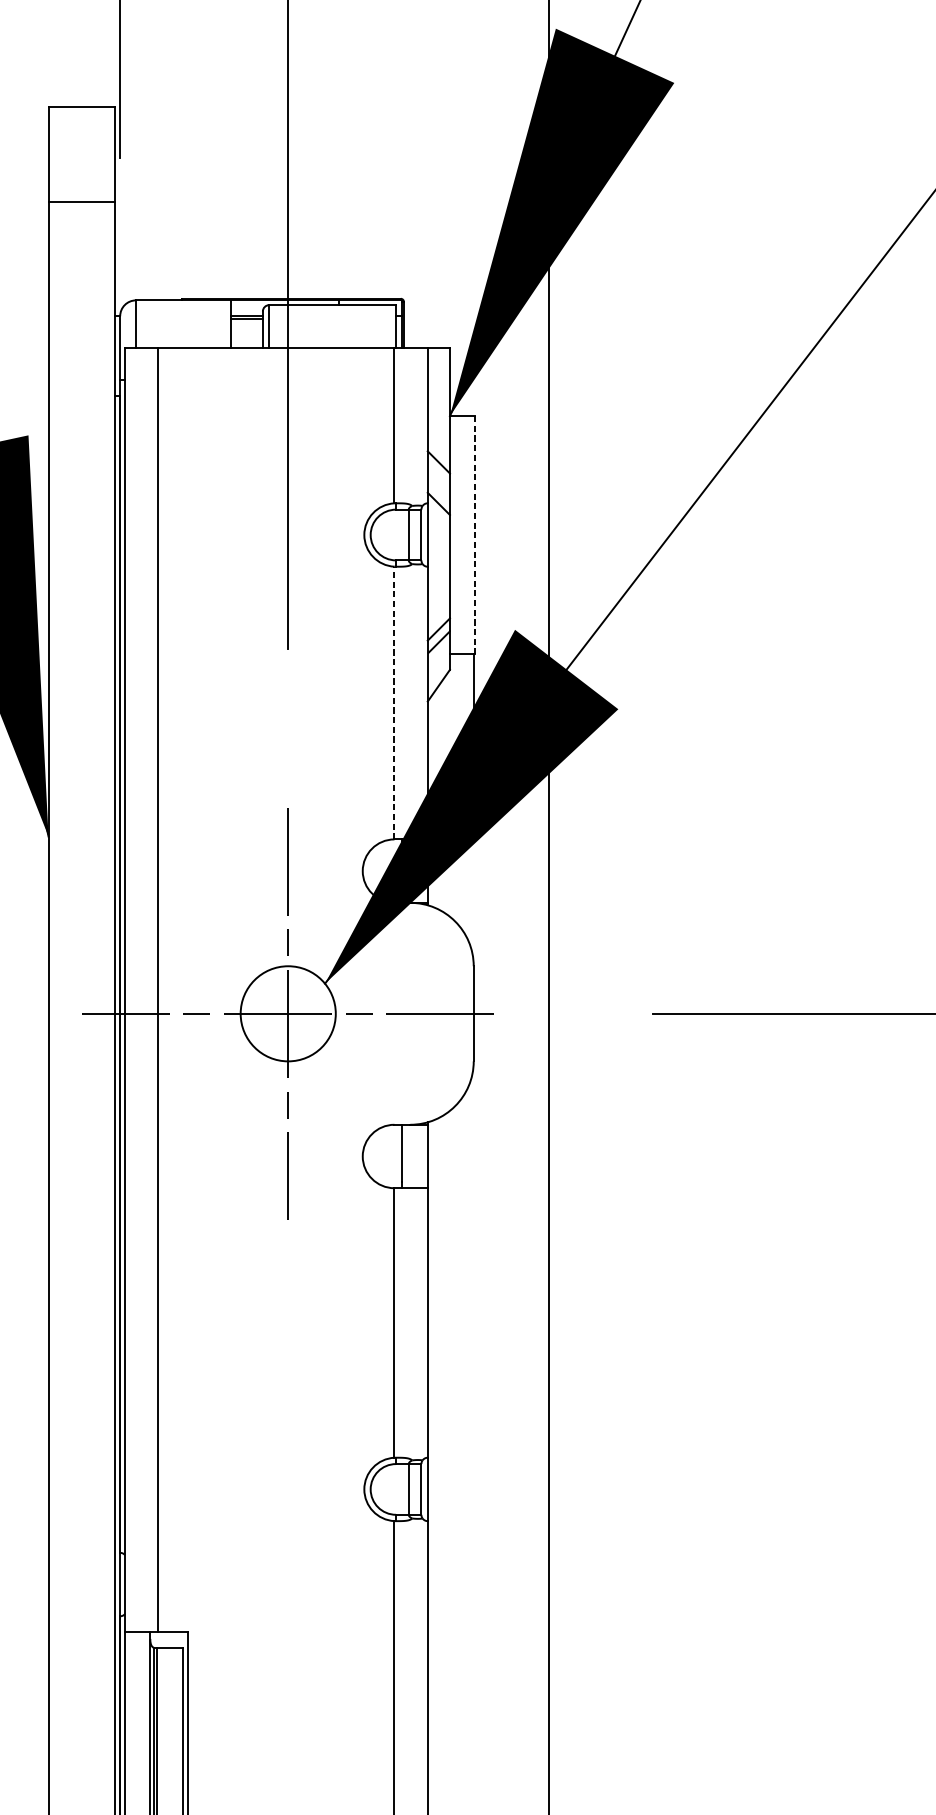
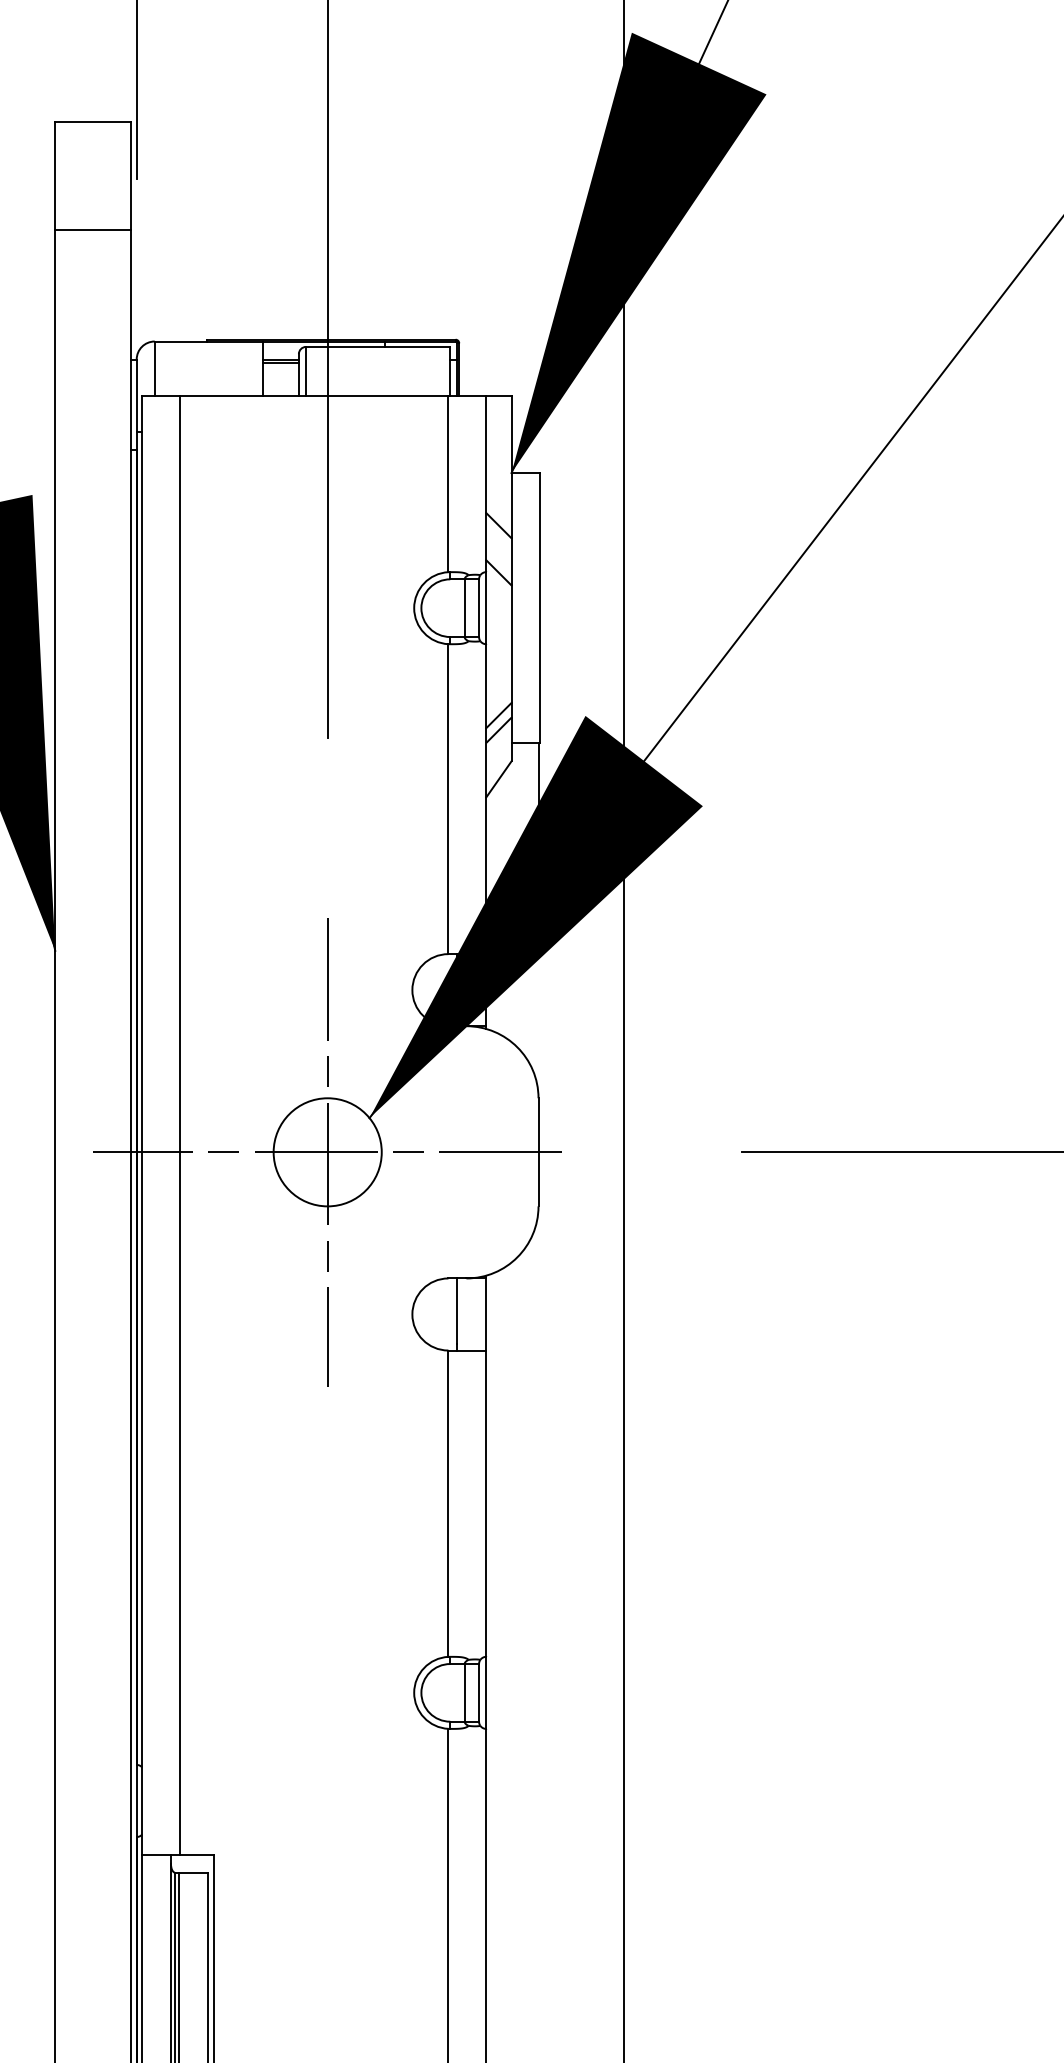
line: (475, 535) -> (540, 608), dashed -> solid
line: (394, 703) -> (448, 799), dashed -> solid

